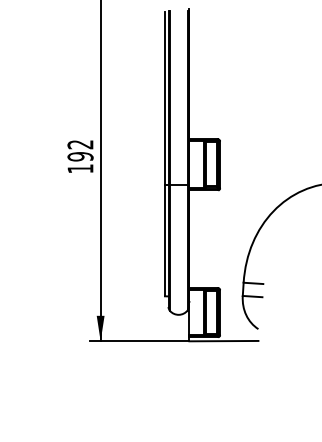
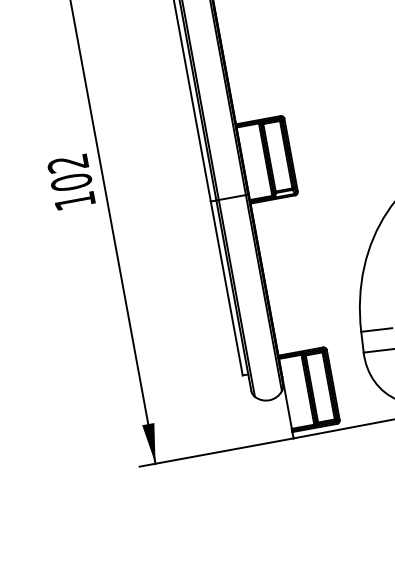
text: (80, 156) -> (71, 181), 192 -> 102

